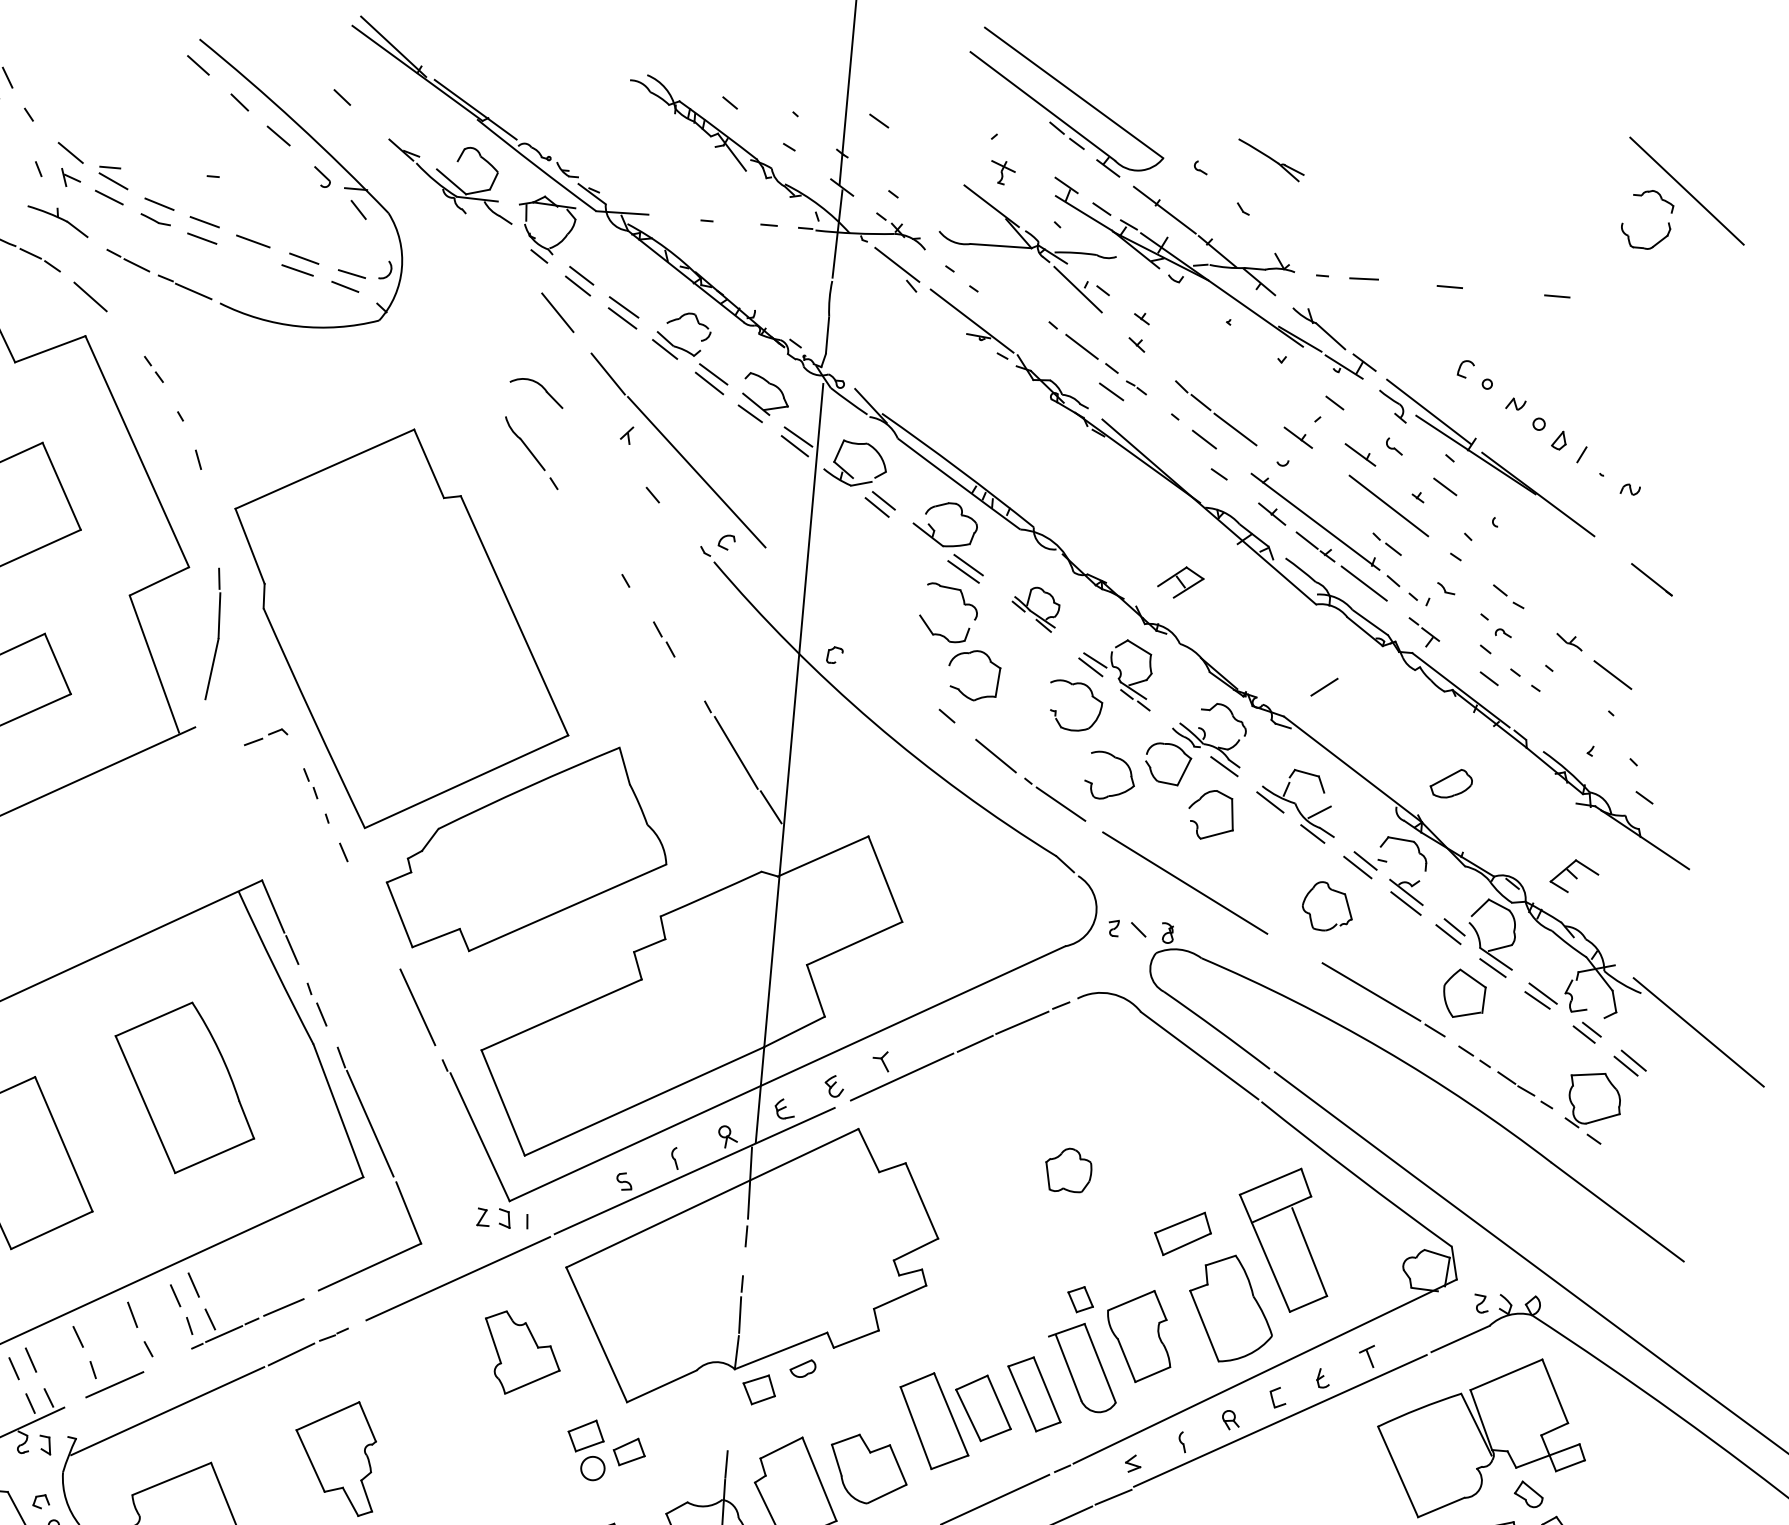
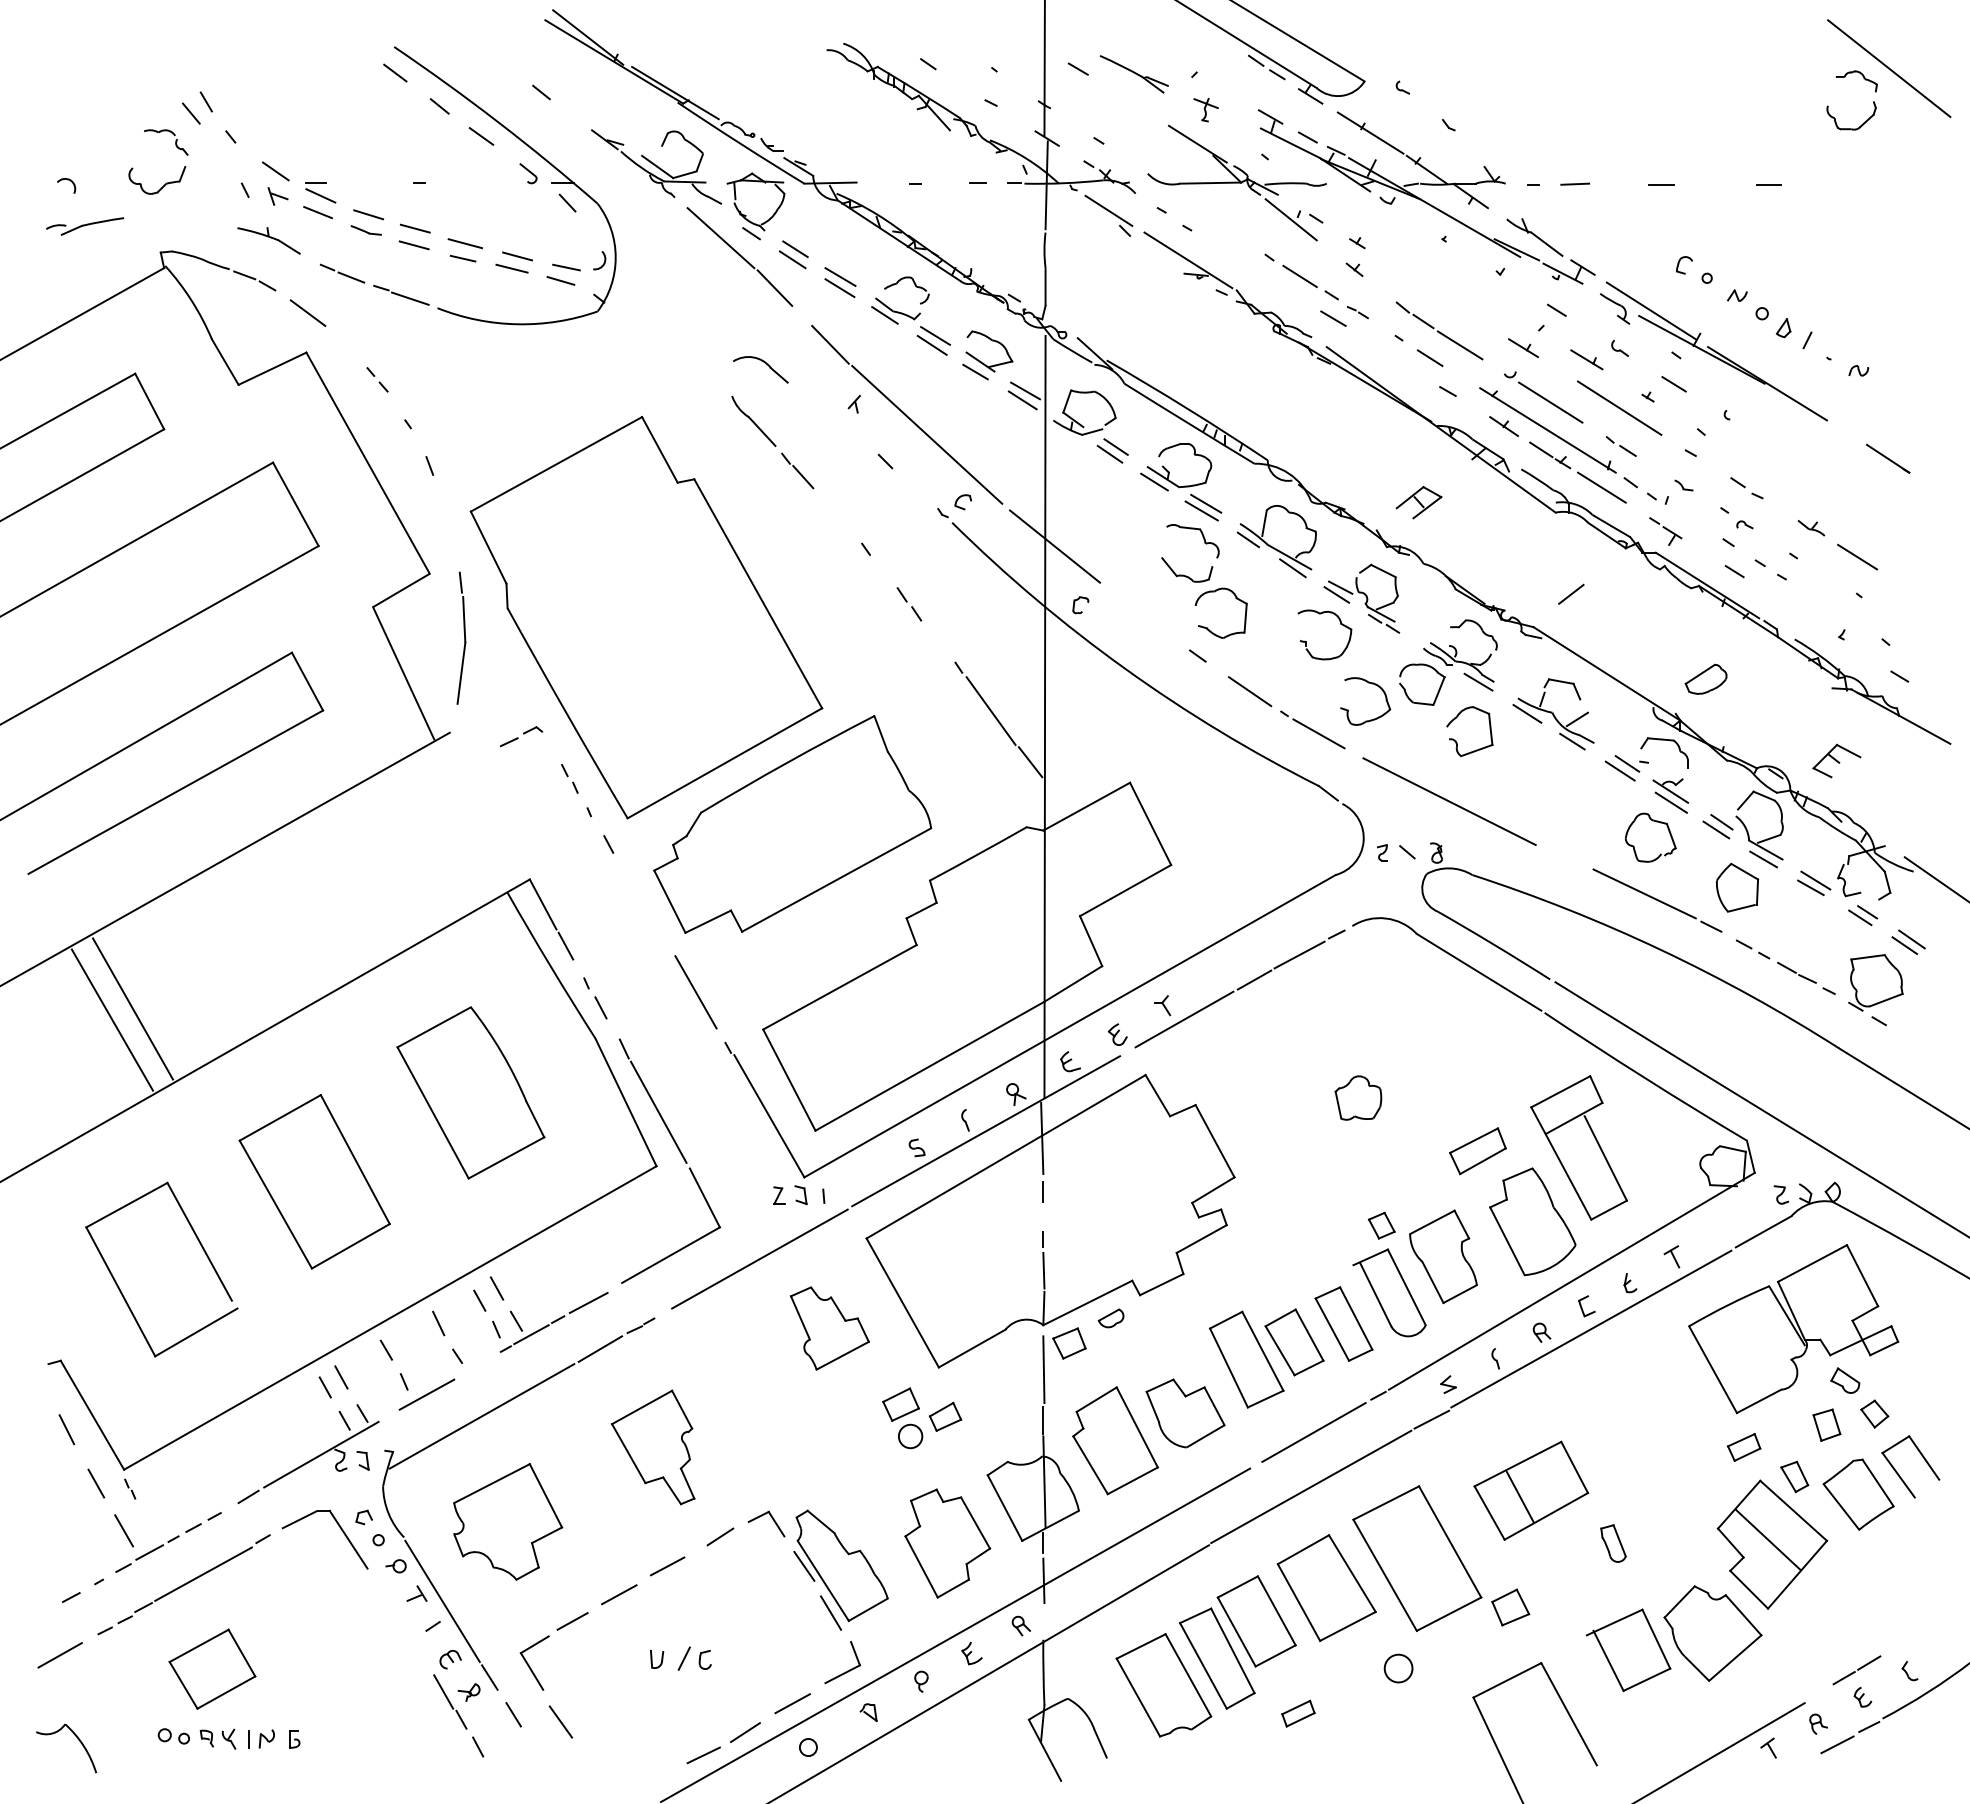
part: (1270, 160) -> (1133, 74), moved
line: (249, 255) -> (462, 258), added
line: (507, 258) -> (720, 238), added
line: (1320, 494) -> (1550, 402), added
line: (569, 503) -> (803, 477), added
line: (919, 538) -> (1154, 481), added
line: (814, 594) -> (1055, 546), added
part: (1035, 608) -> (1276, 541), size x1.67
part: (1330, 890) -> (1652, 821), moved
line: (731, 1413) -> (1043, 1369), added

